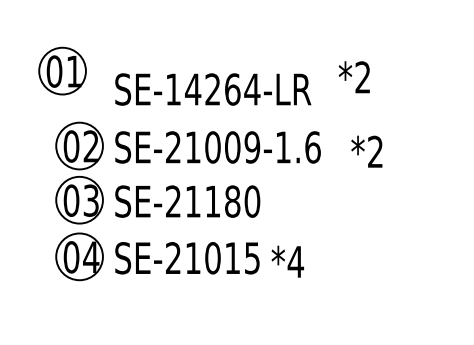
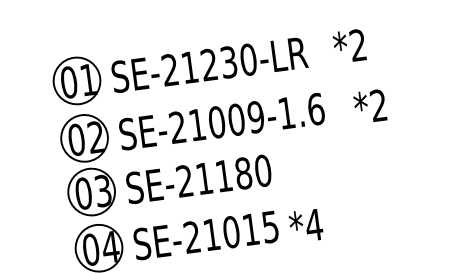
part: (62, 70) -> (76, 80), moved
text: (353, 77) -> (348, 46), moved
text: (213, 89) -> (209, 64), SE-14264-LR -> SE-21230-LR

